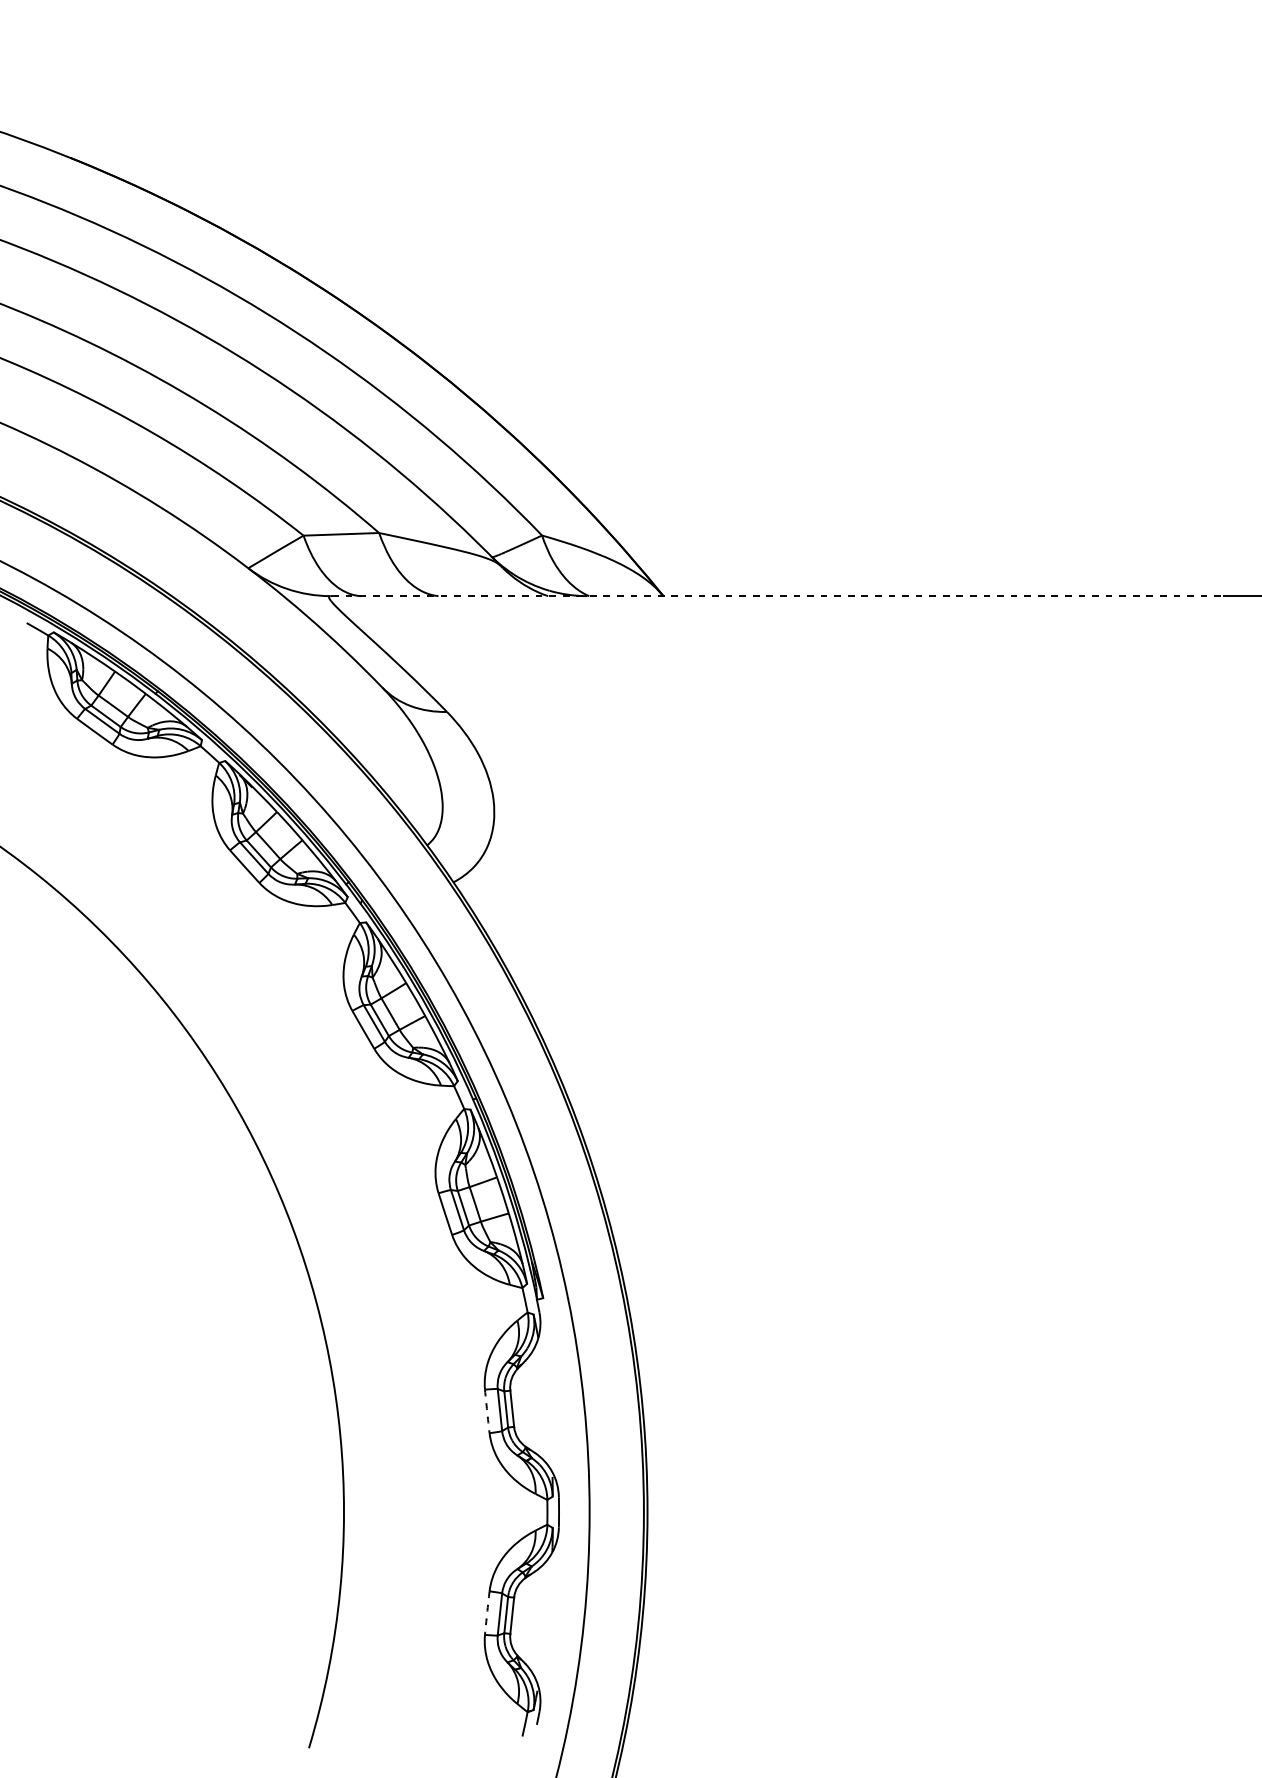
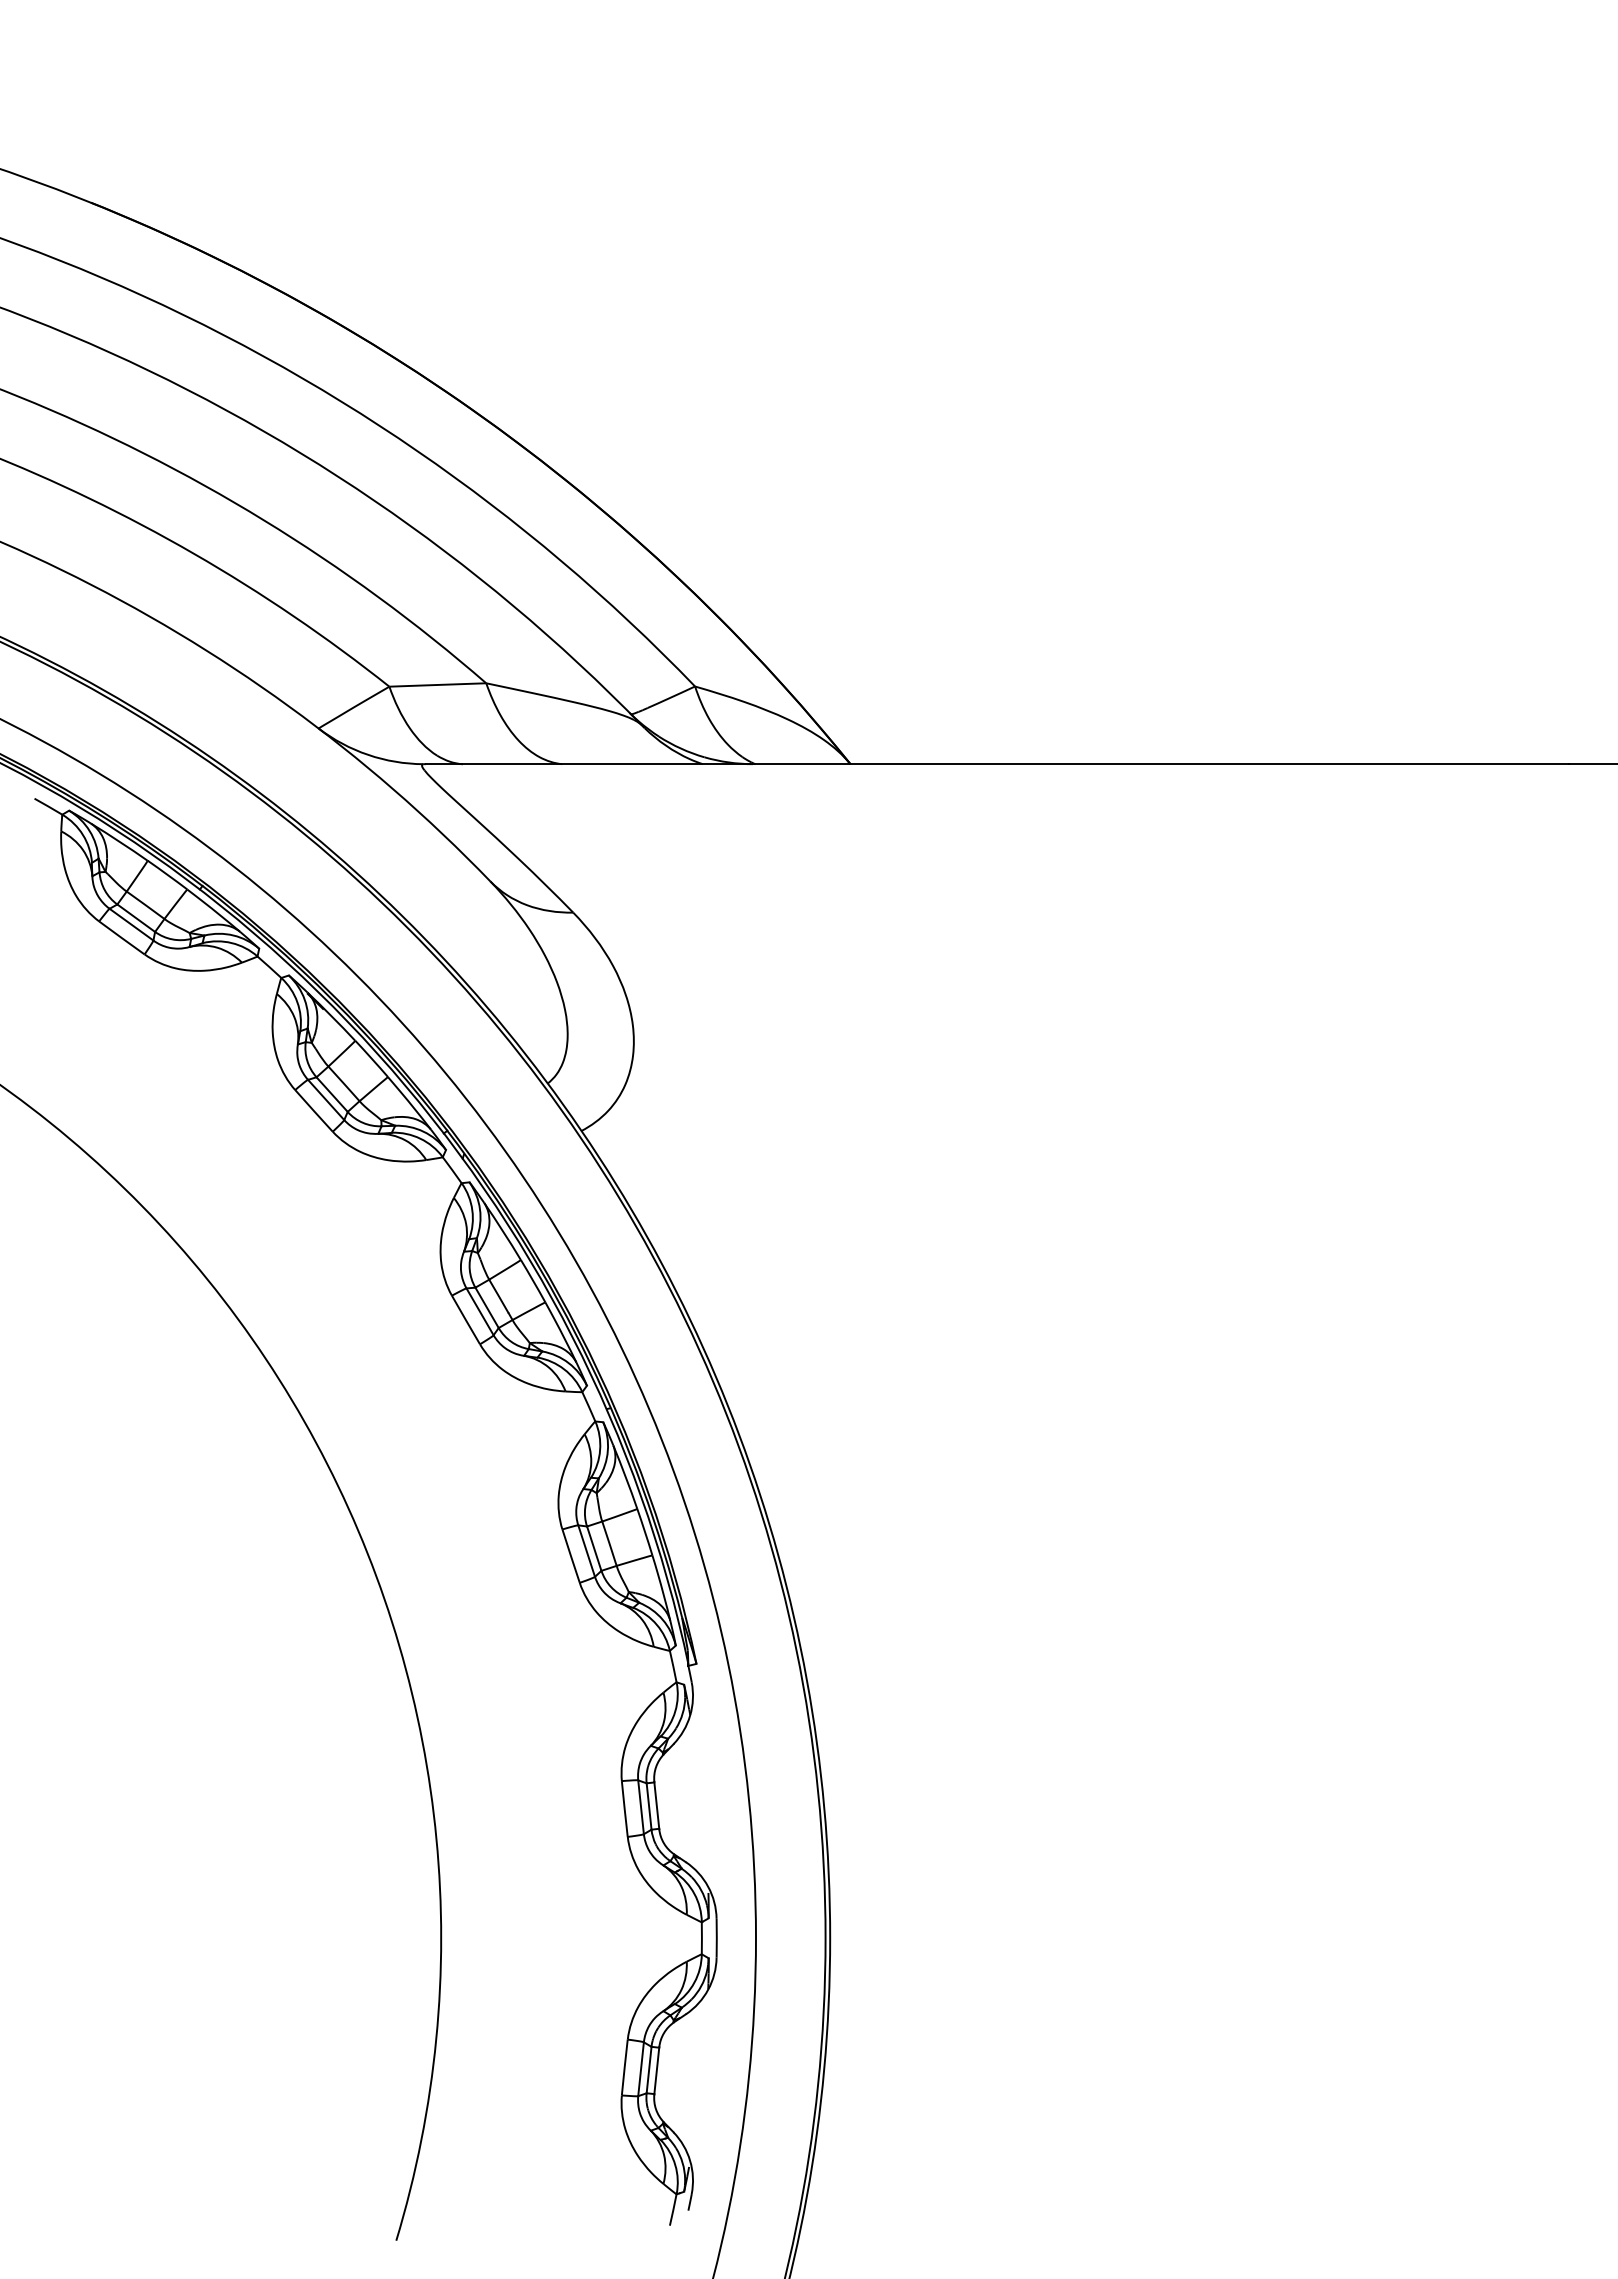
line: (778, 596) -> (997, 764), dashed -> solid
arc: (487, 1411) -> (624, 1809), dashed -> solid
arc: (487, 1613) -> (624, 2067), dashed -> solid

